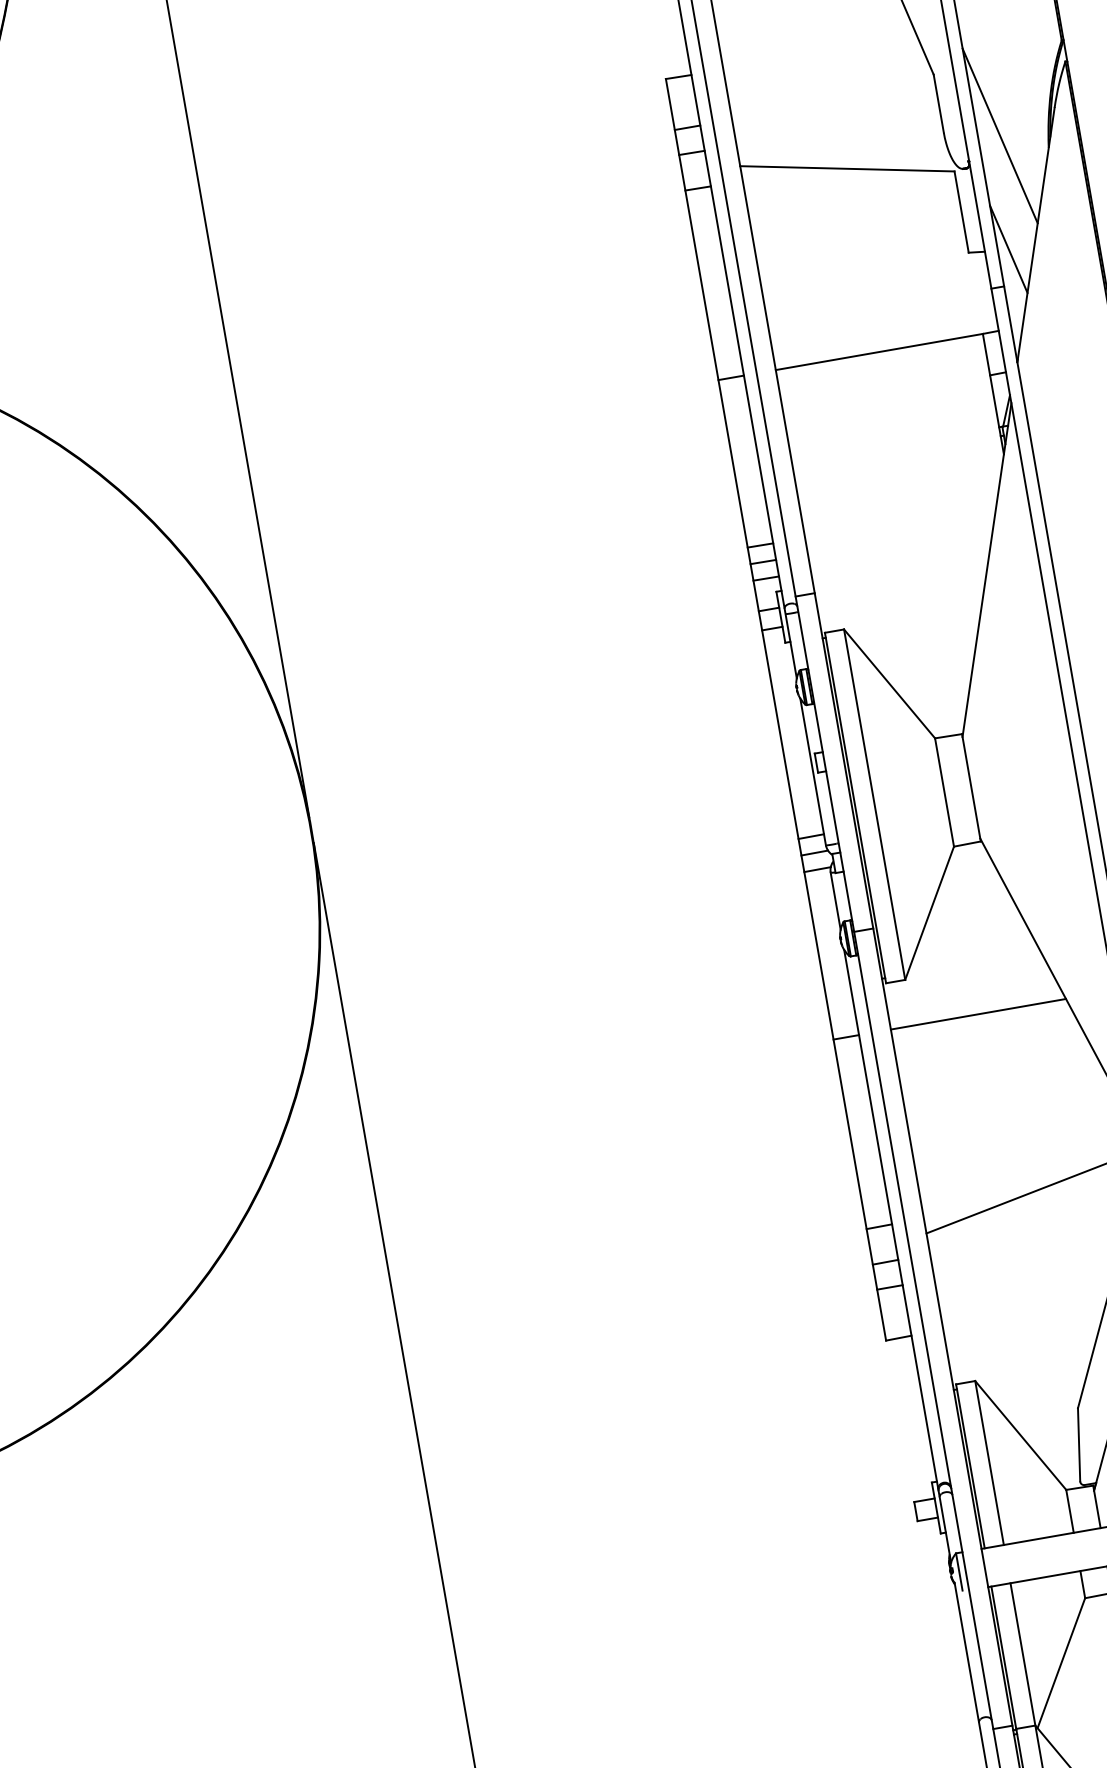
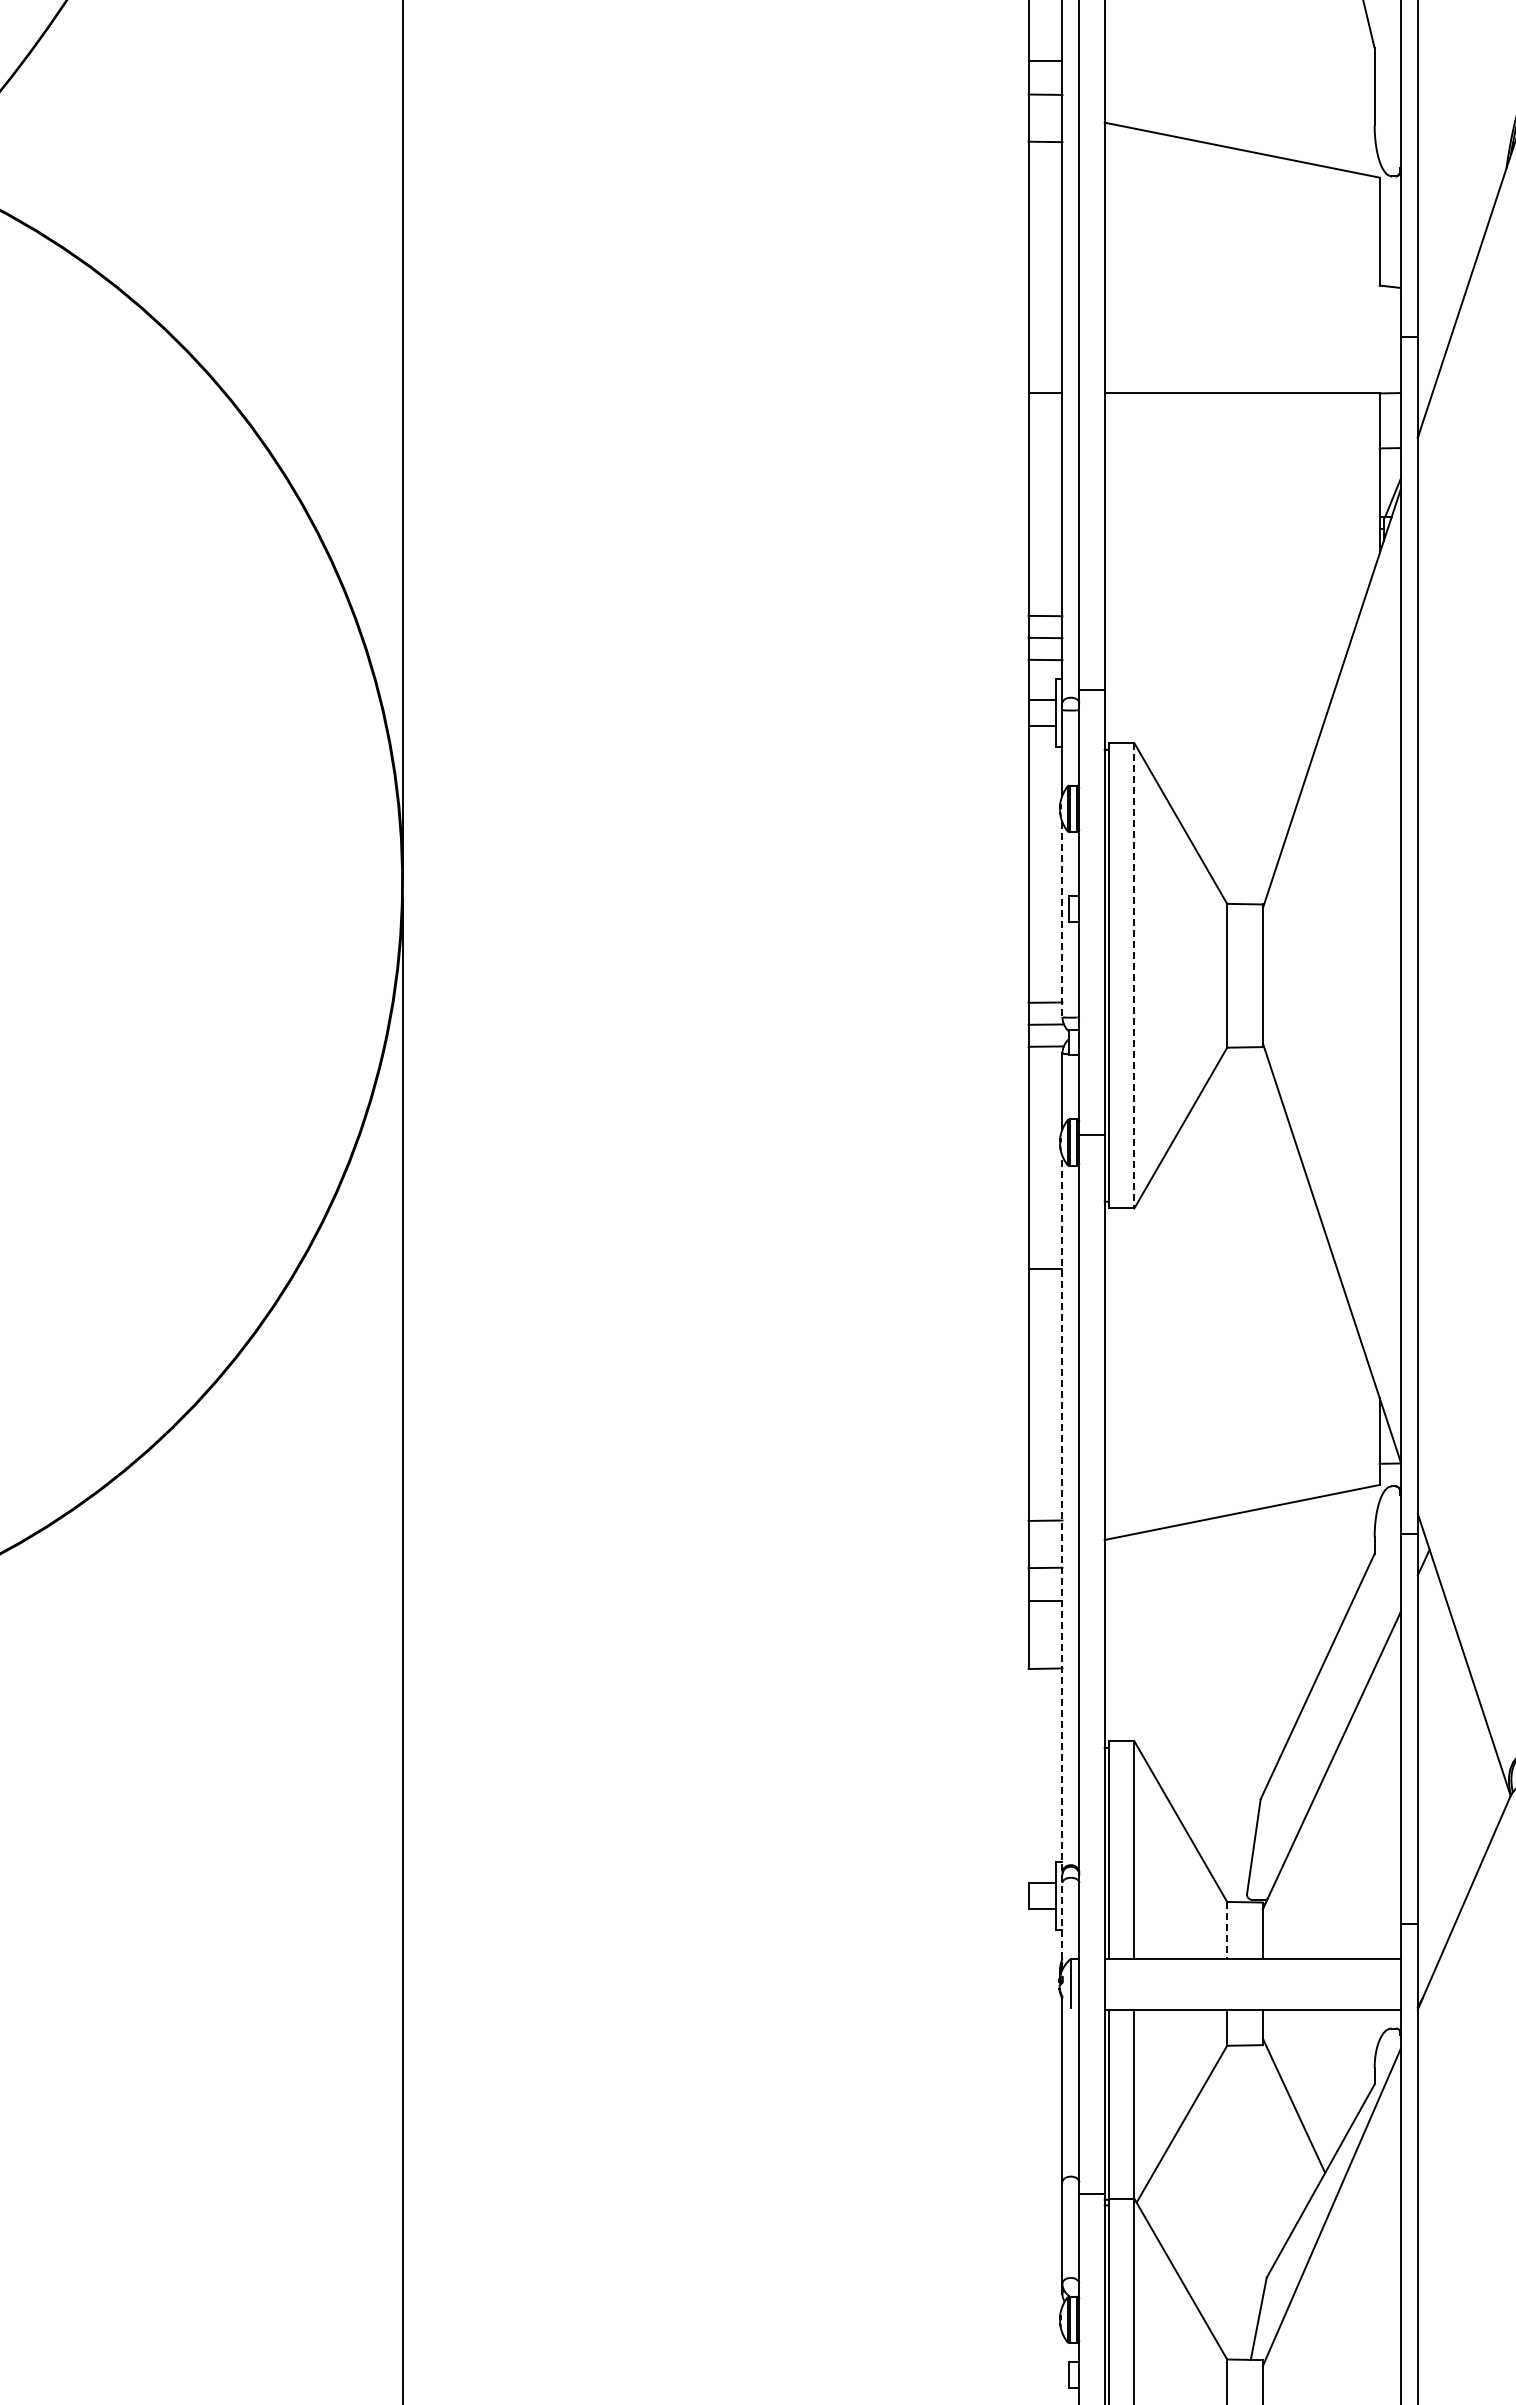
line: (1000, 136) -> (1446, 142), removed
line: (1008, 248) -> (1431, 289), removed
line: (813, 771) -> (1062, 919), solid -> dashed
line: (874, 804) -> (1134, 975), solid -> dashed
line: (978, 1014) -> (1220, 1269), removed
line: (897, 1255) -> (1062, 1562), solid -> dashed
line: (1070, 1511) -> (1227, 1930), solid -> dashed

